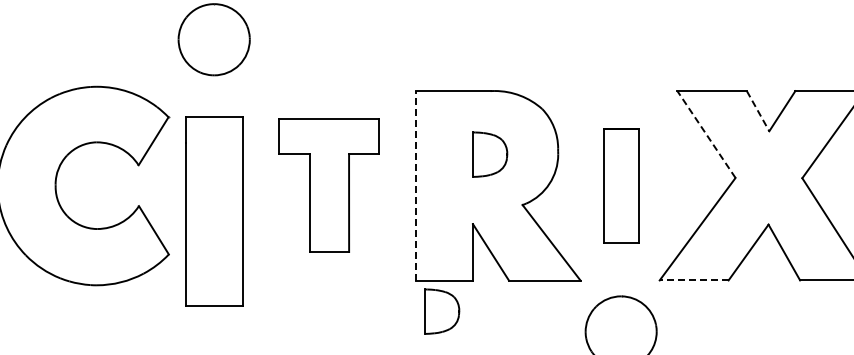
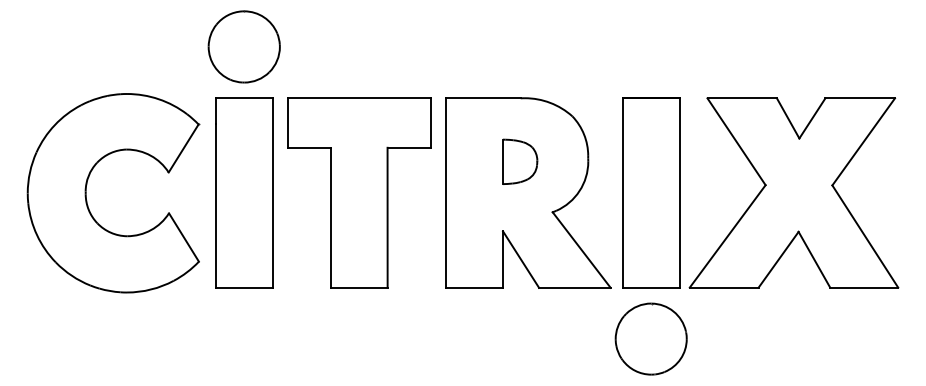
line: (758, 111) -> (788, 118), dashed -> solid
line: (706, 134) -> (736, 141), dashed -> solid
part: (329, 185) -> (359, 192), size x1.43
part: (621, 185) -> (651, 192), size x1.67
line: (416, 186) -> (446, 193), dashed -> solid
part: (214, 211) -> (244, 192), moved
line: (693, 280) -> (723, 287), dashed -> solid
part: (442, 311) -> (472, 318), removed

